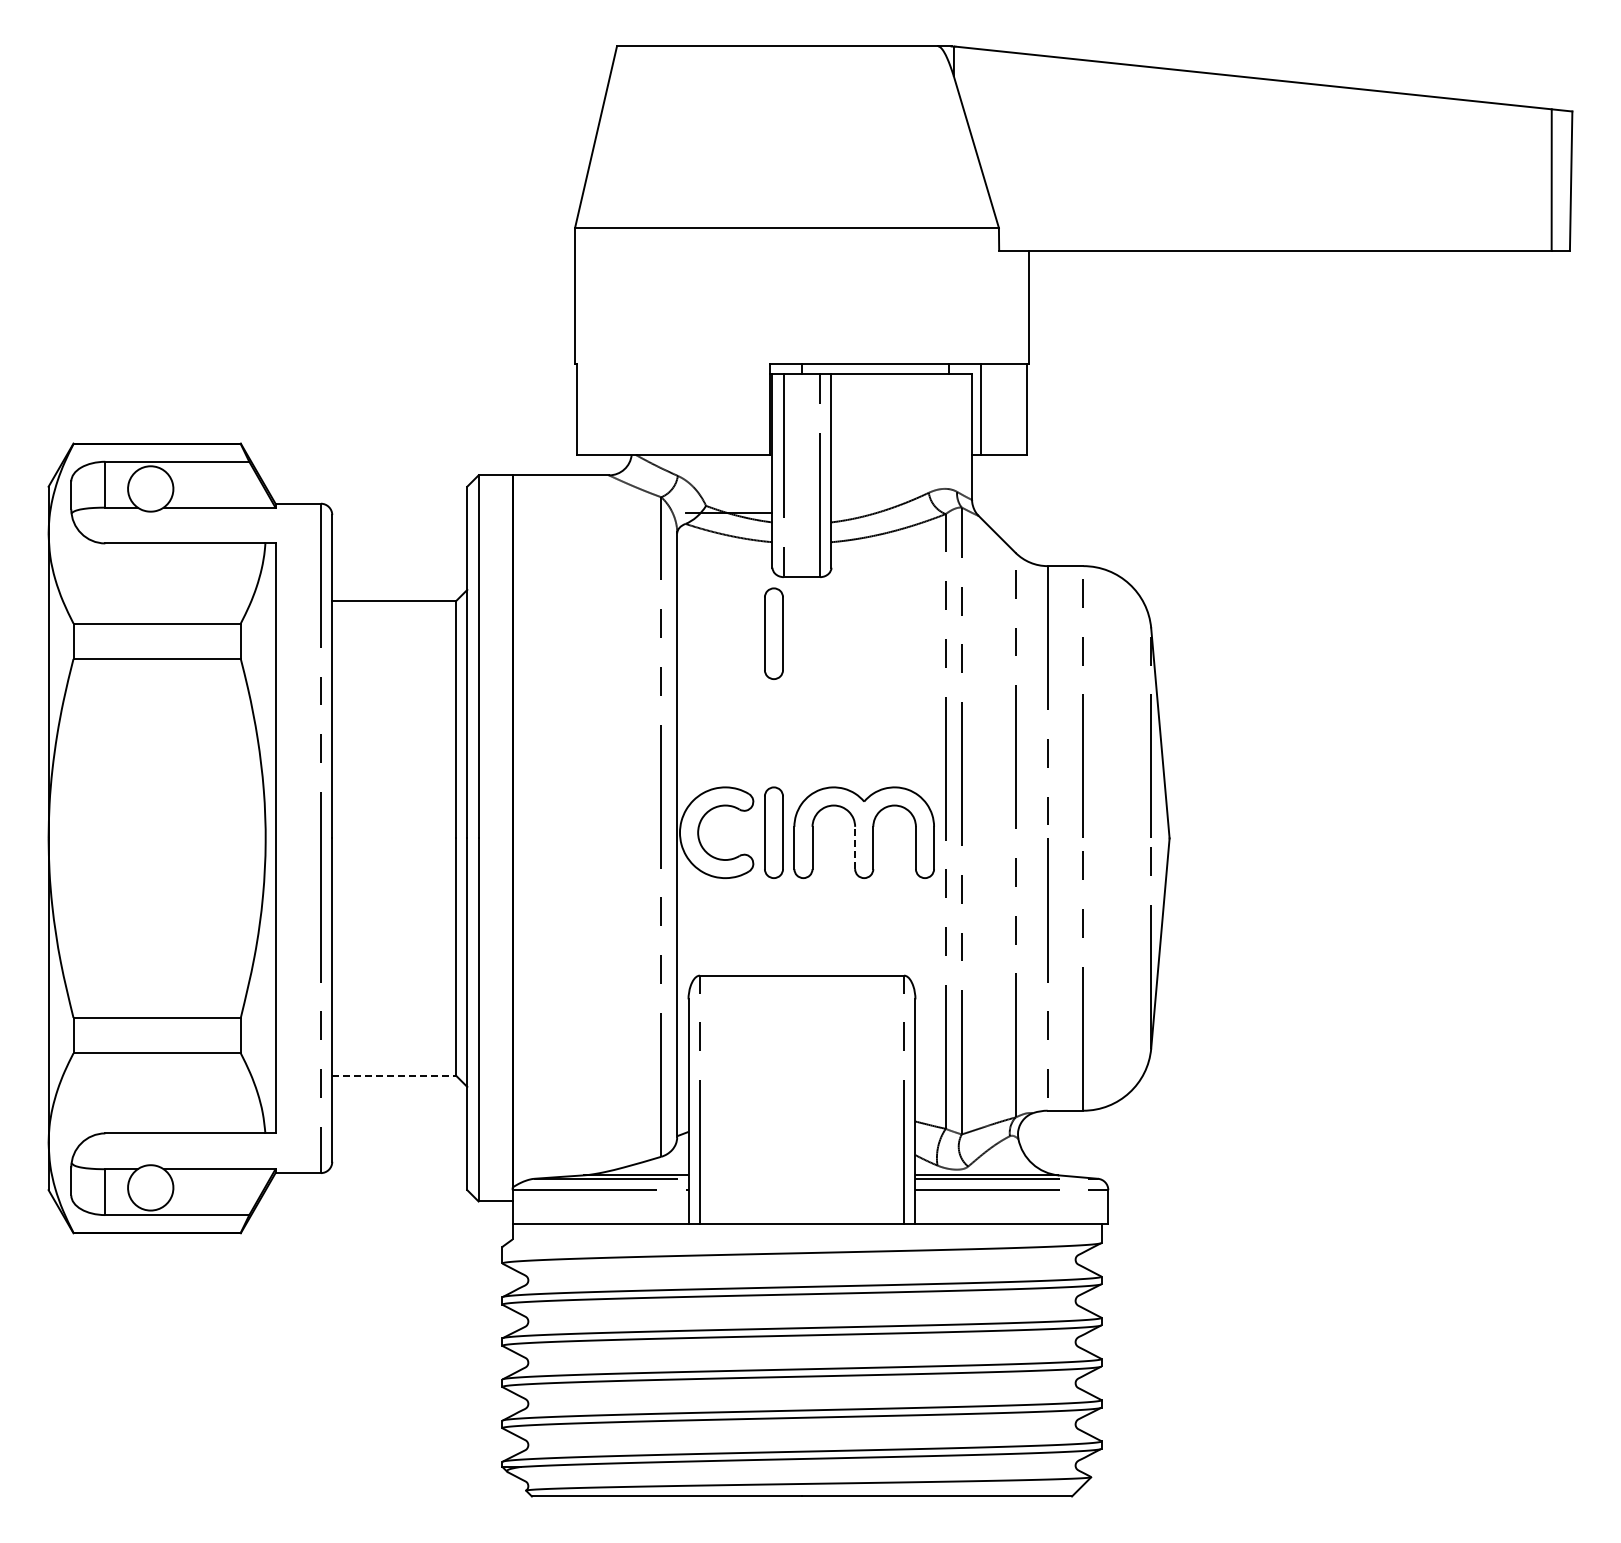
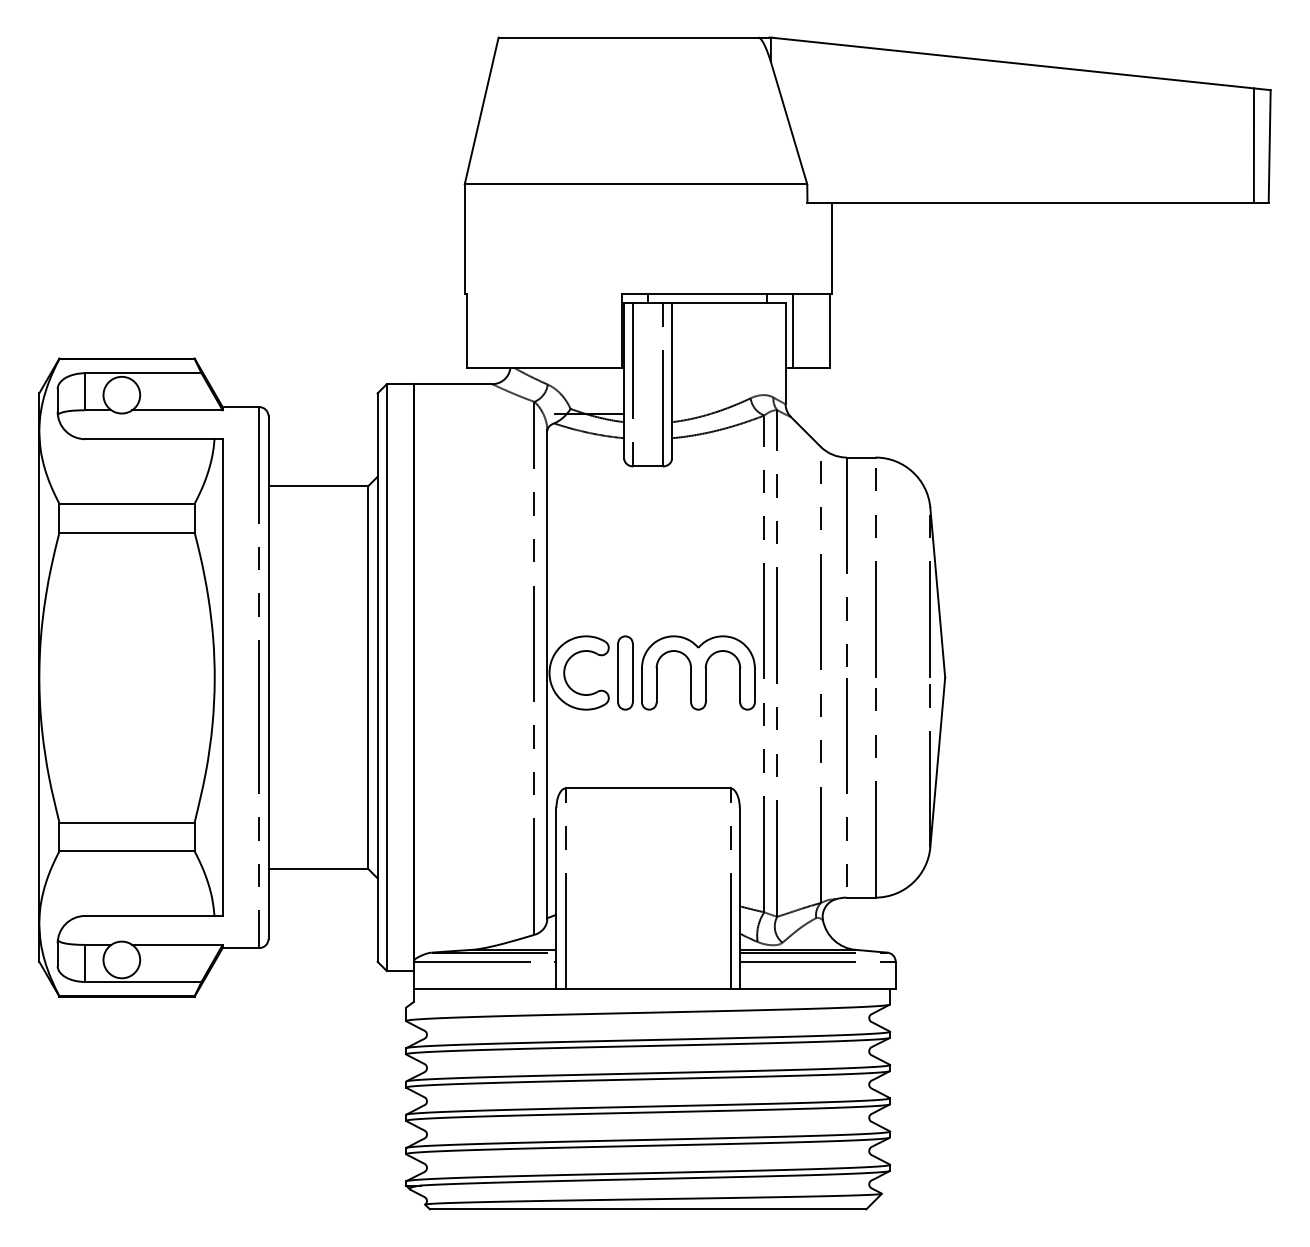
part: (773, 633) -> (625, 511), removed
line: (855, 847) -> (691, 684), dashed -> solid
line: (394, 1075) -> (318, 869), dashed -> solid

